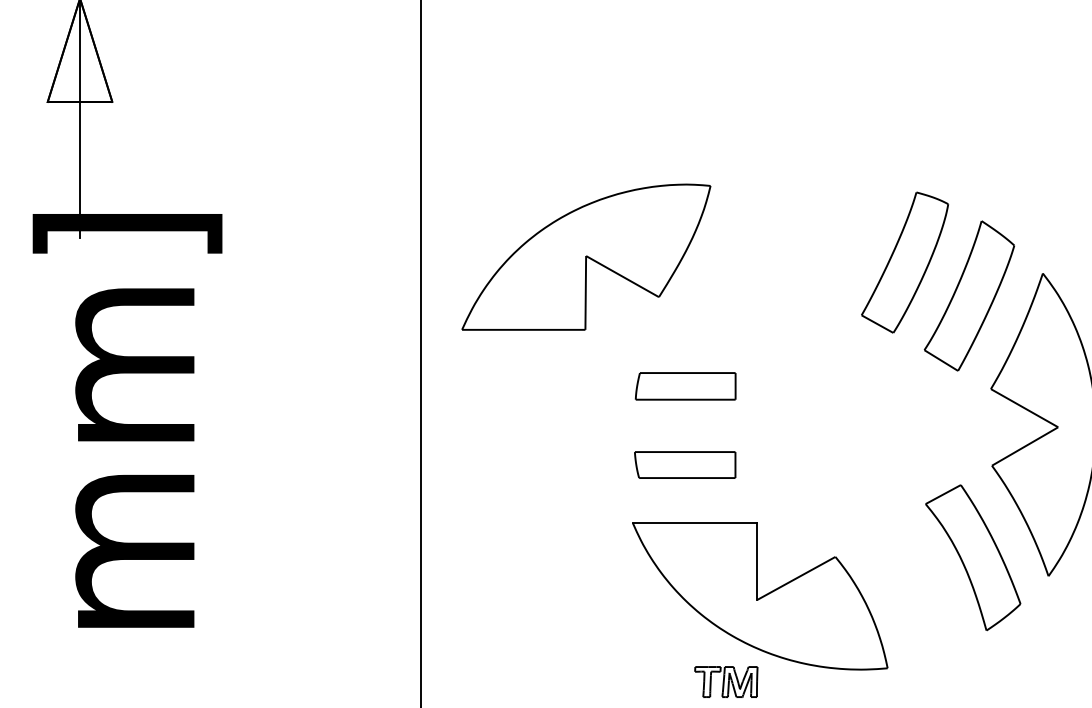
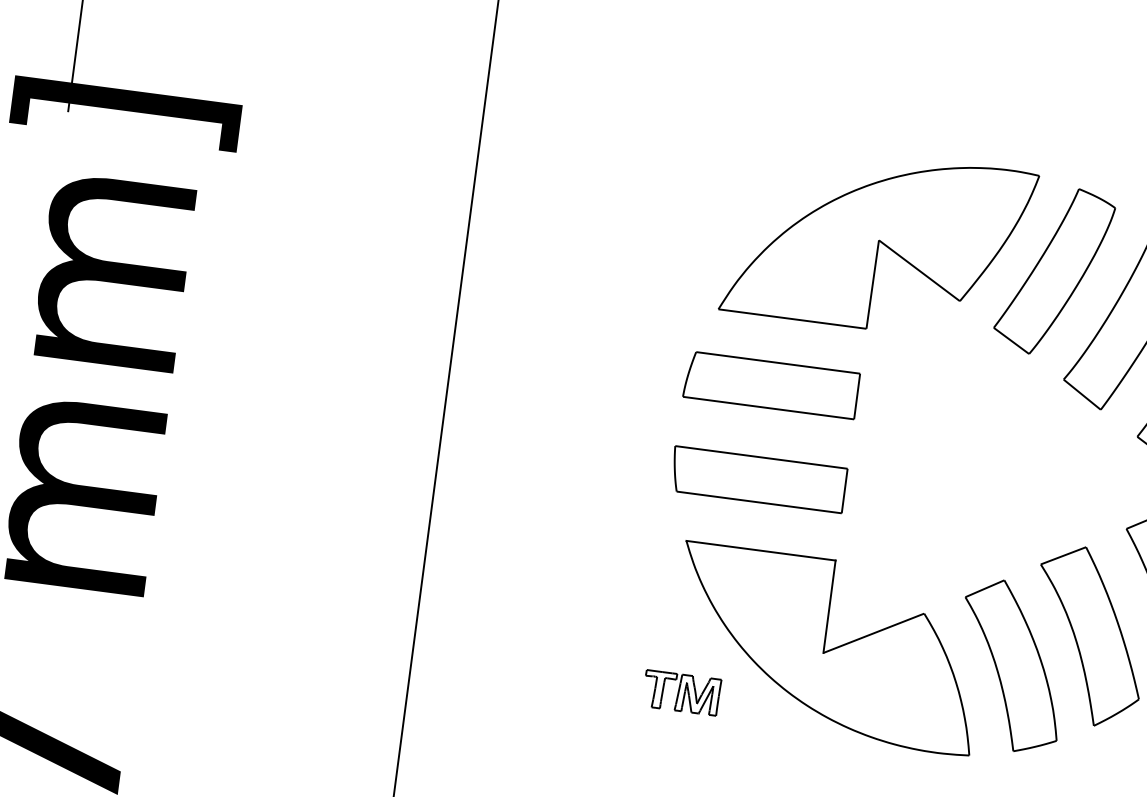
part: (586, 256) -> (879, 240), moved
part: (685, 386) -> (771, 385), size x1.43
part: (684, 464) -> (757, 478), size x1.43
part: (912, 590) -> (1011, 666), added
part: (726, 681) -> (681, 692), moved

